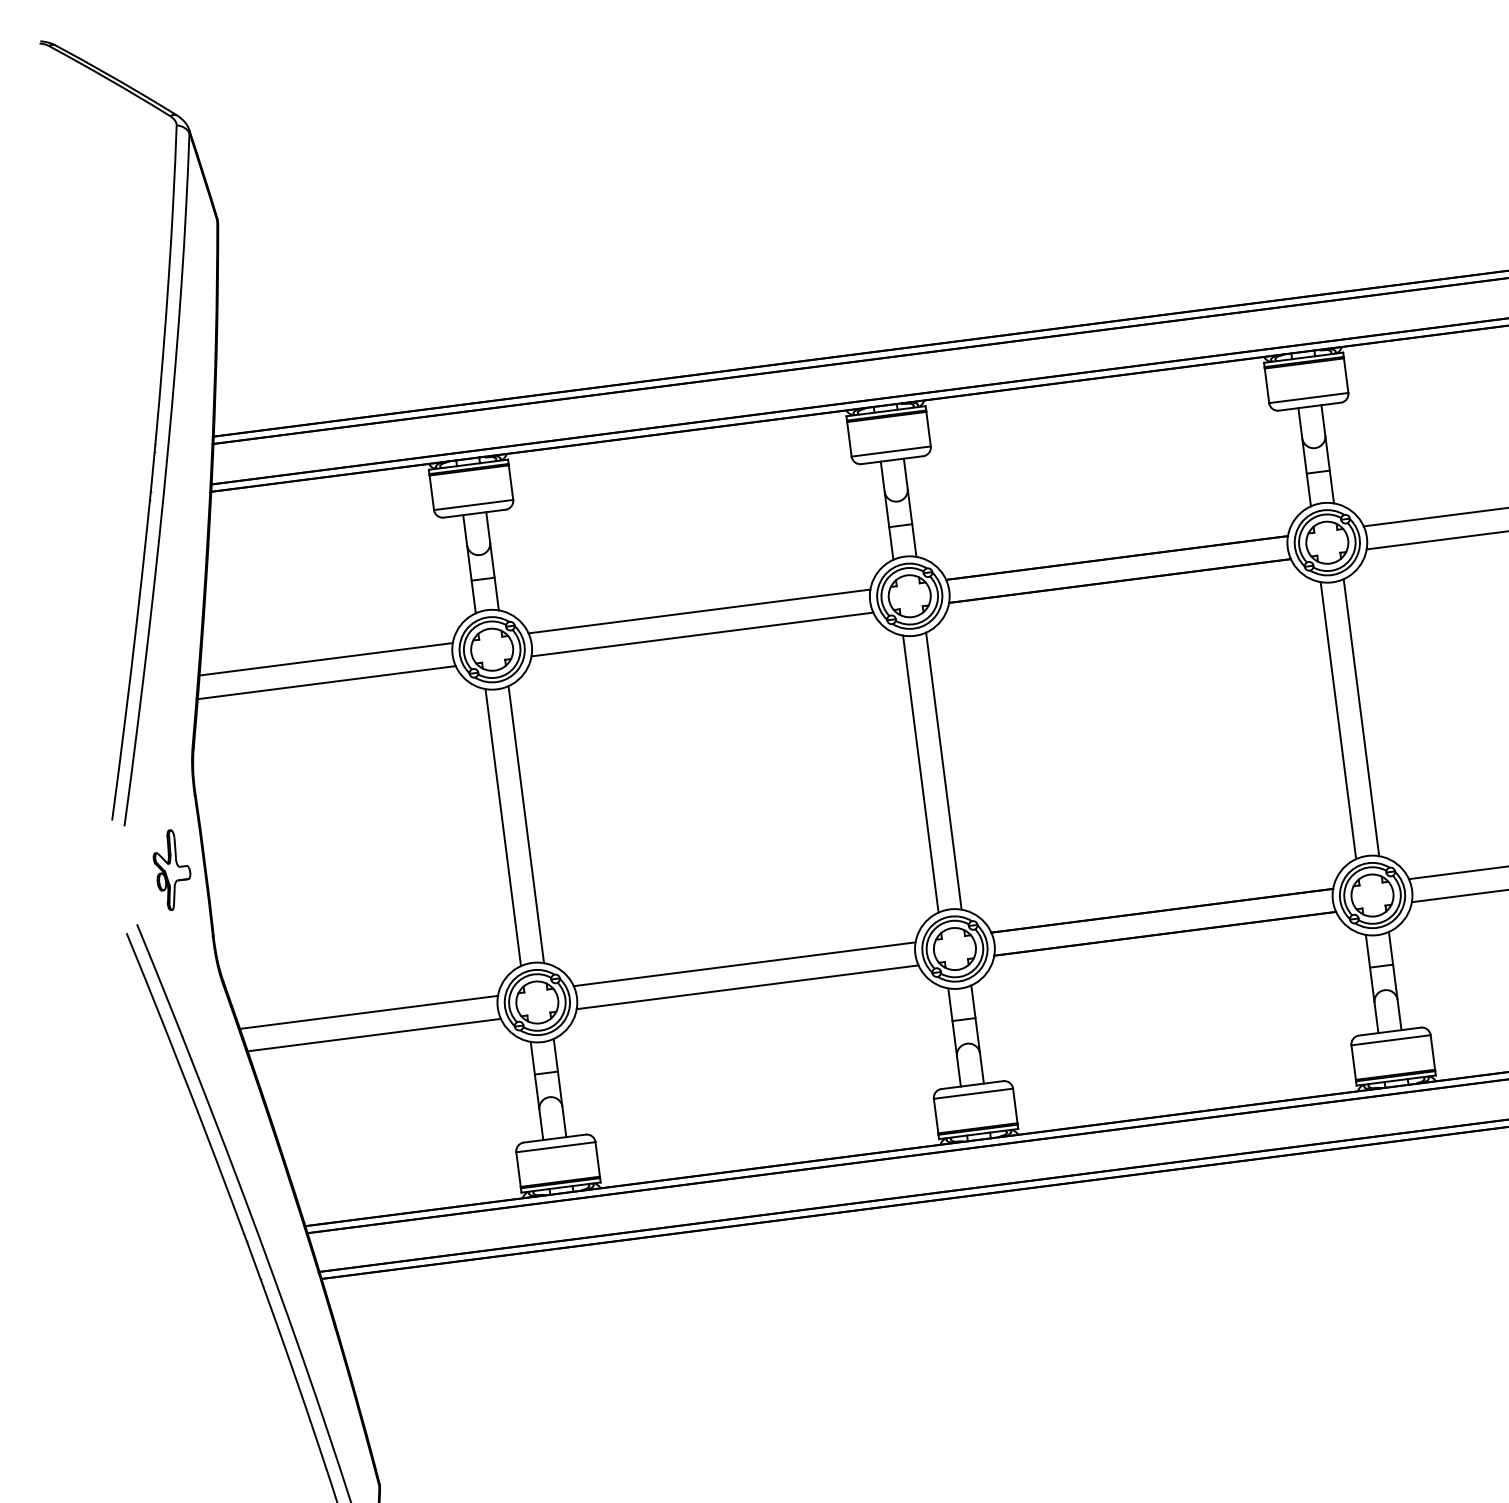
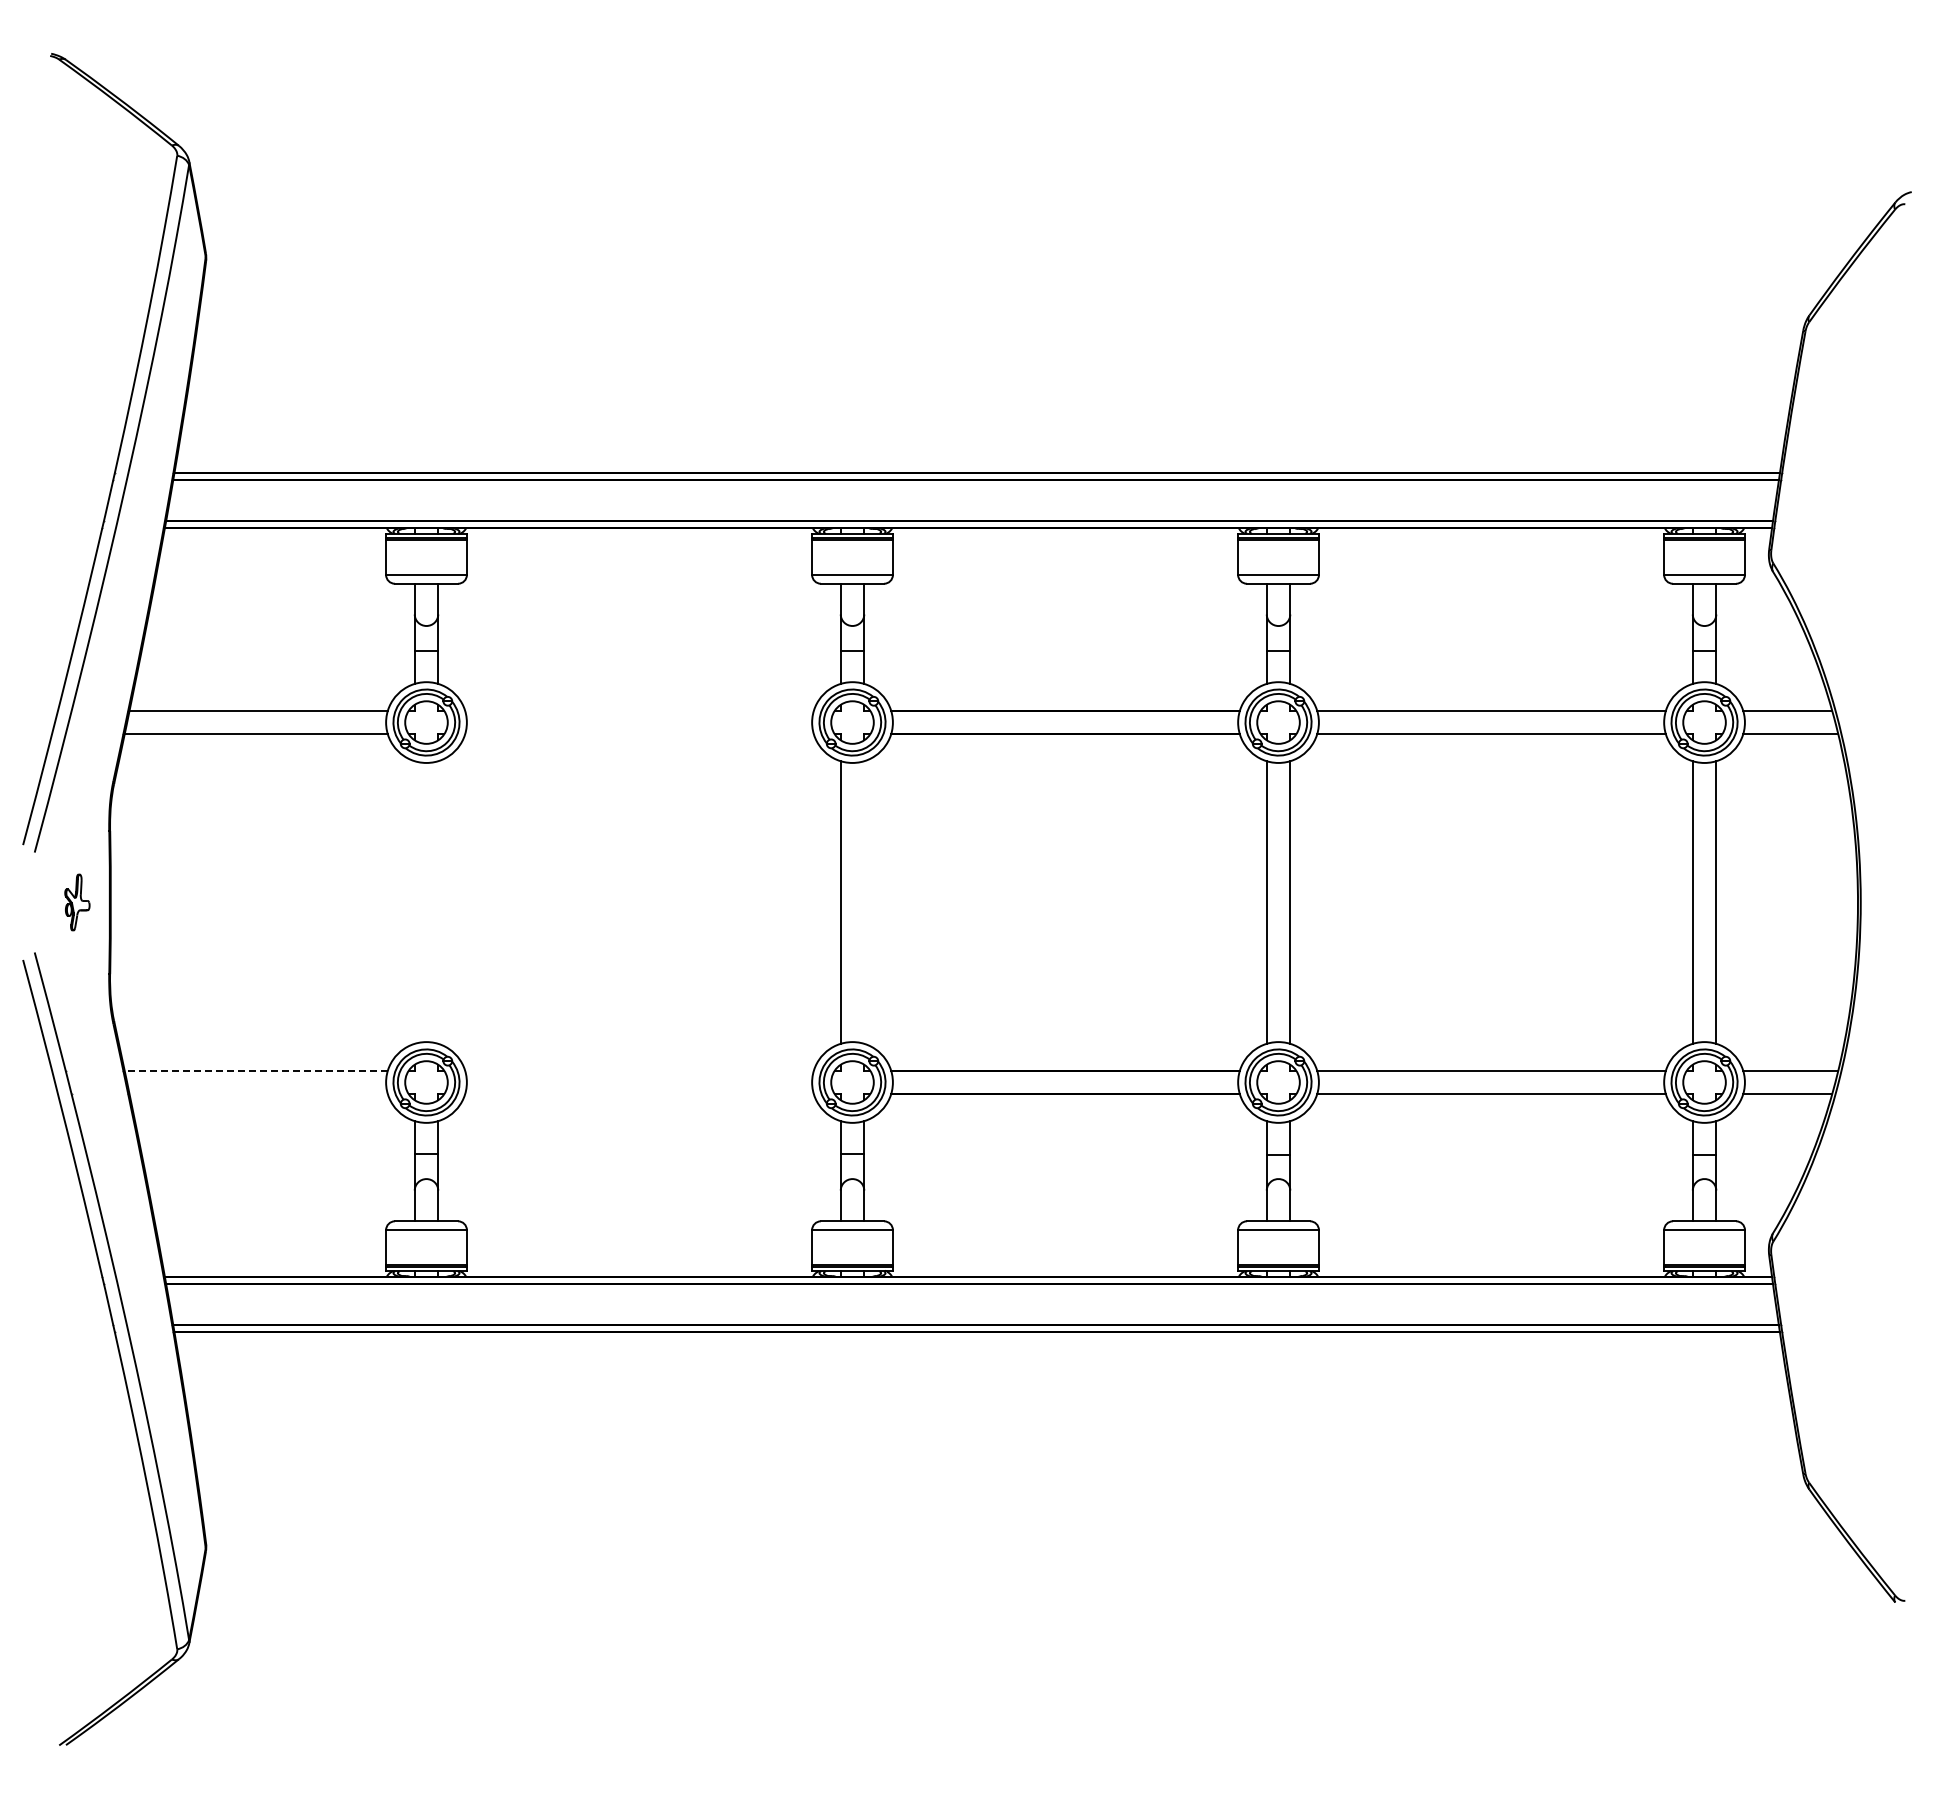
line: (699, 611) -> (639, 710), removed
line: (702, 634) -> (639, 734), removed
line: (944, 771) -> (864, 902), removed
line: (526, 824) -> (438, 902), removed
line: (503, 827) -> (414, 902), removed
part: (172, 869) -> (77, 902), size x0.7
line: (744, 964) -> (639, 1070), removed
line: (747, 987) -> (639, 1094), removed
line: (369, 1012) -> (256, 1070), solid -> dashed
line: (374, 1035) -> (258, 1094), removed

